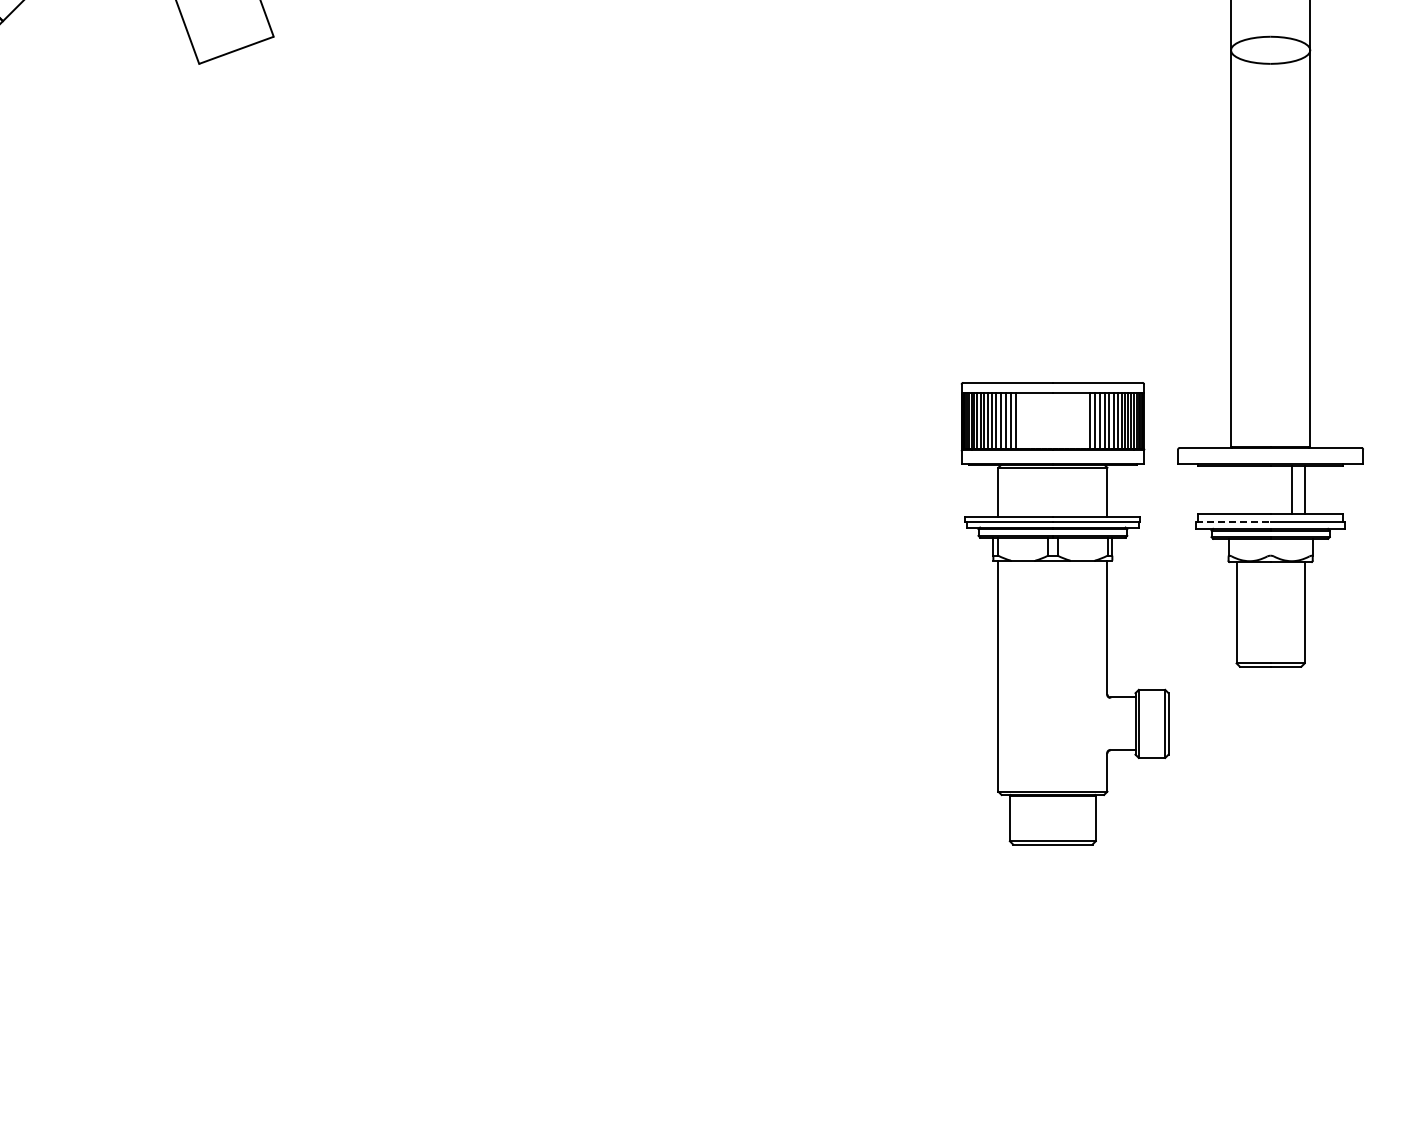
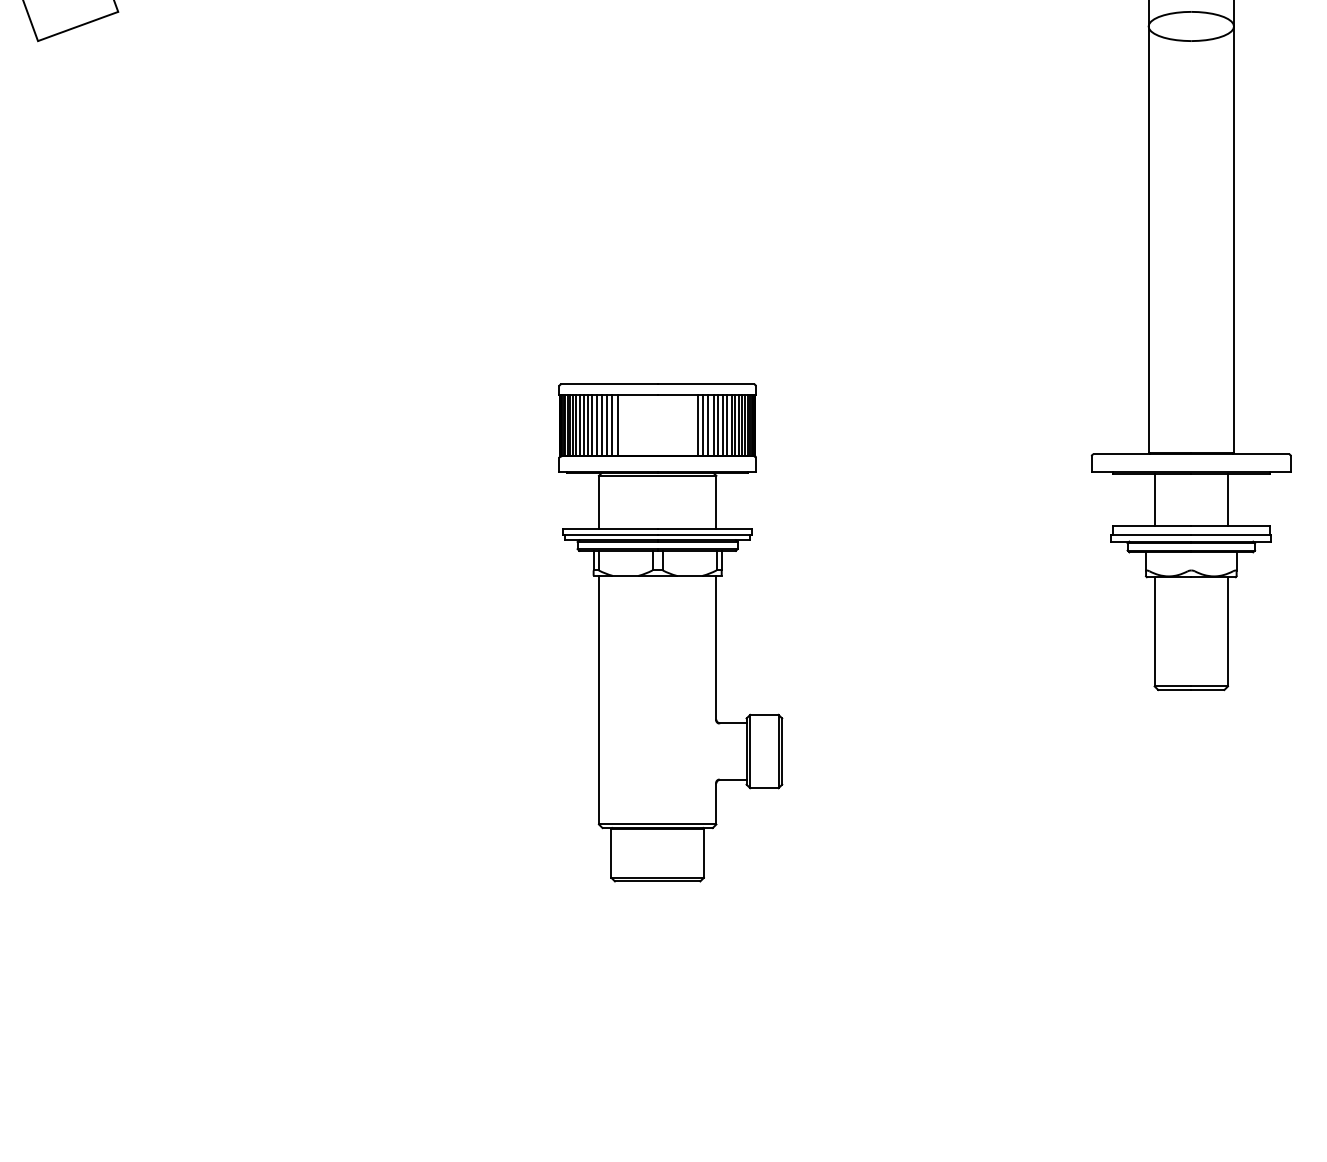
line: (1291, 490) -> (1154, 500), moved
line: (1233, 522) -> (1151, 534), dashed -> solid
part: (1064, 613) -> (670, 632), moved

